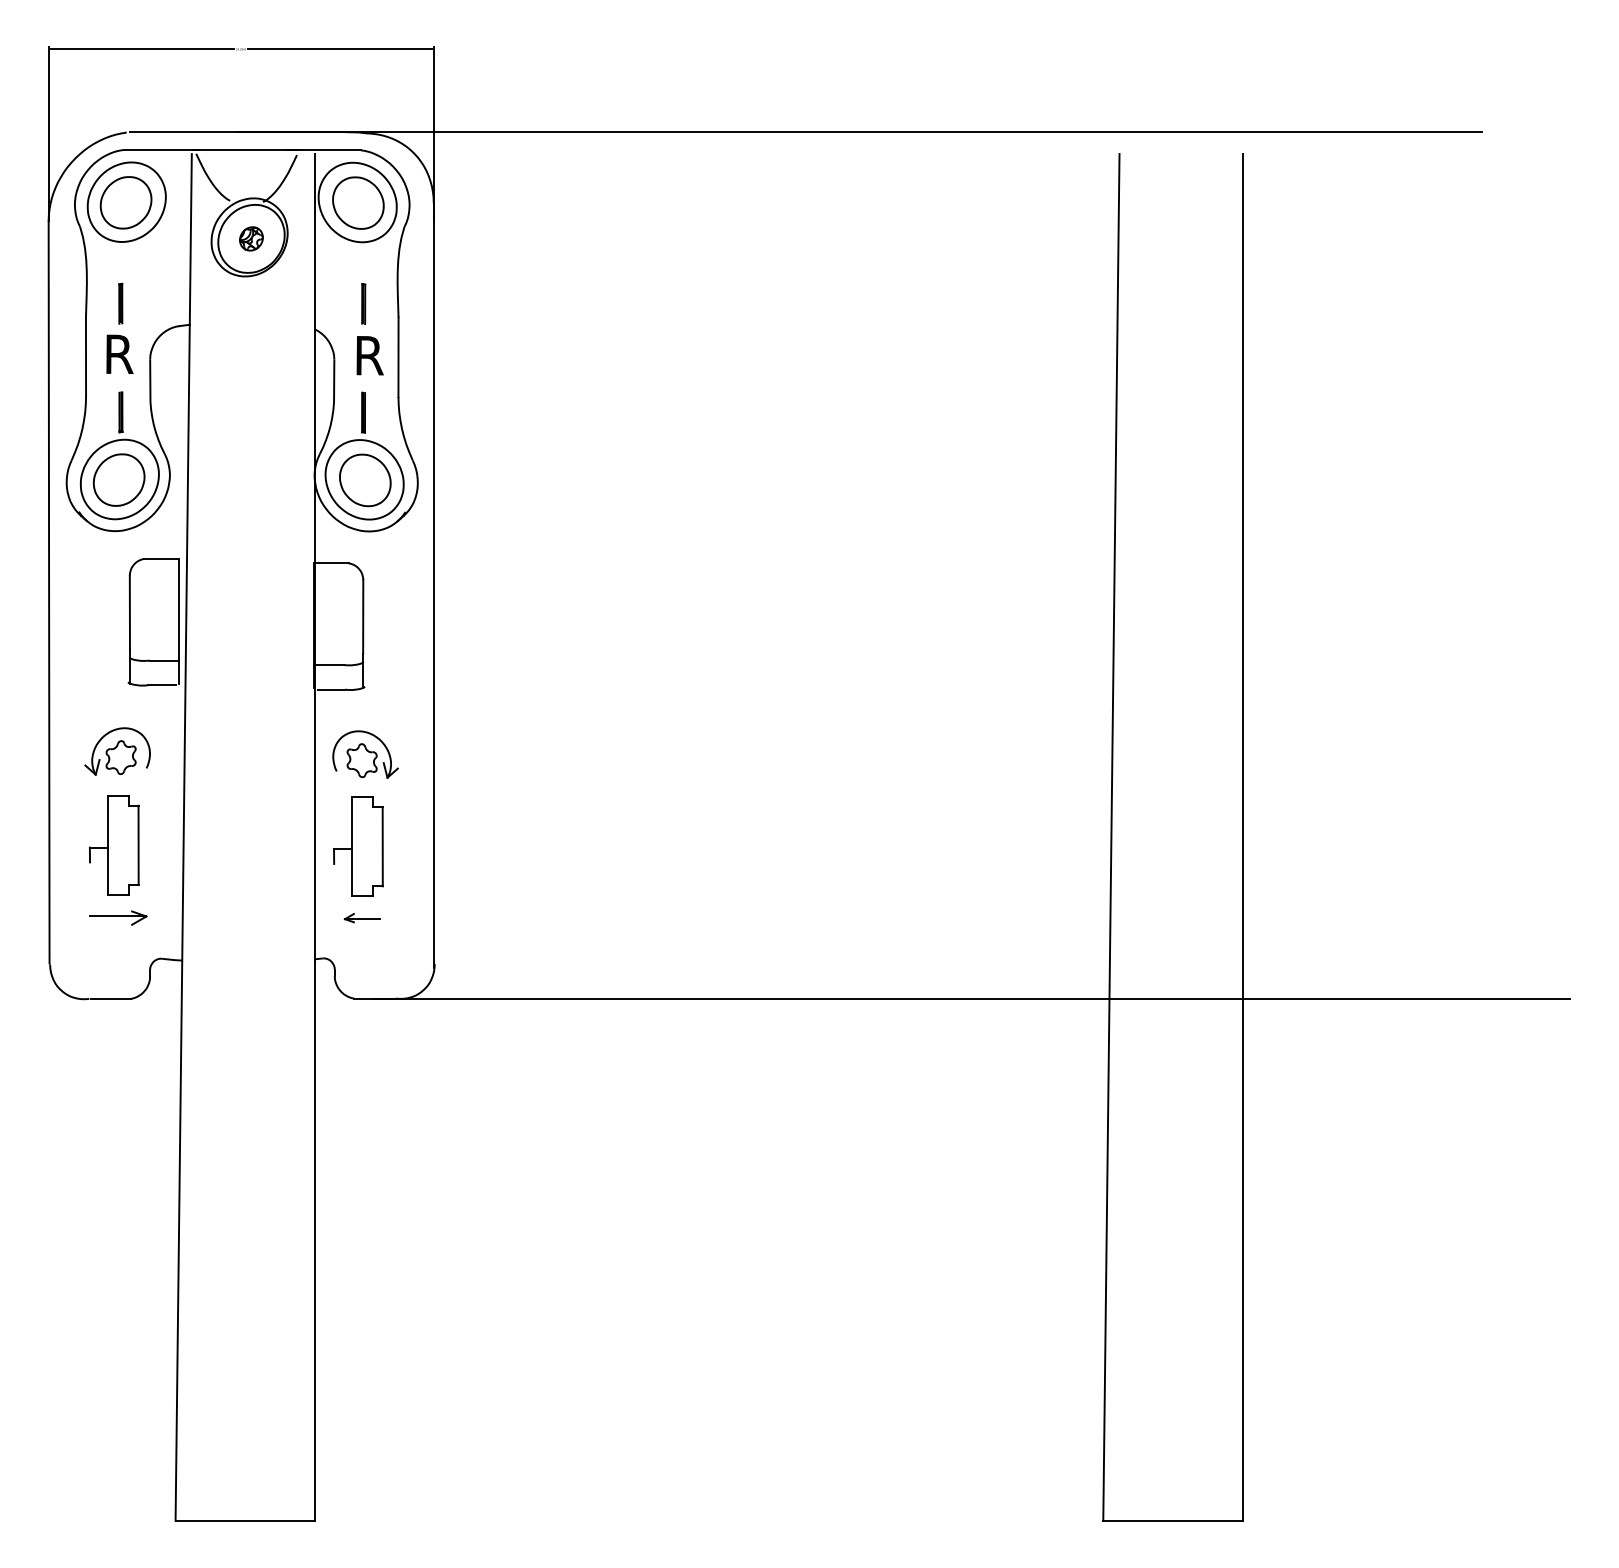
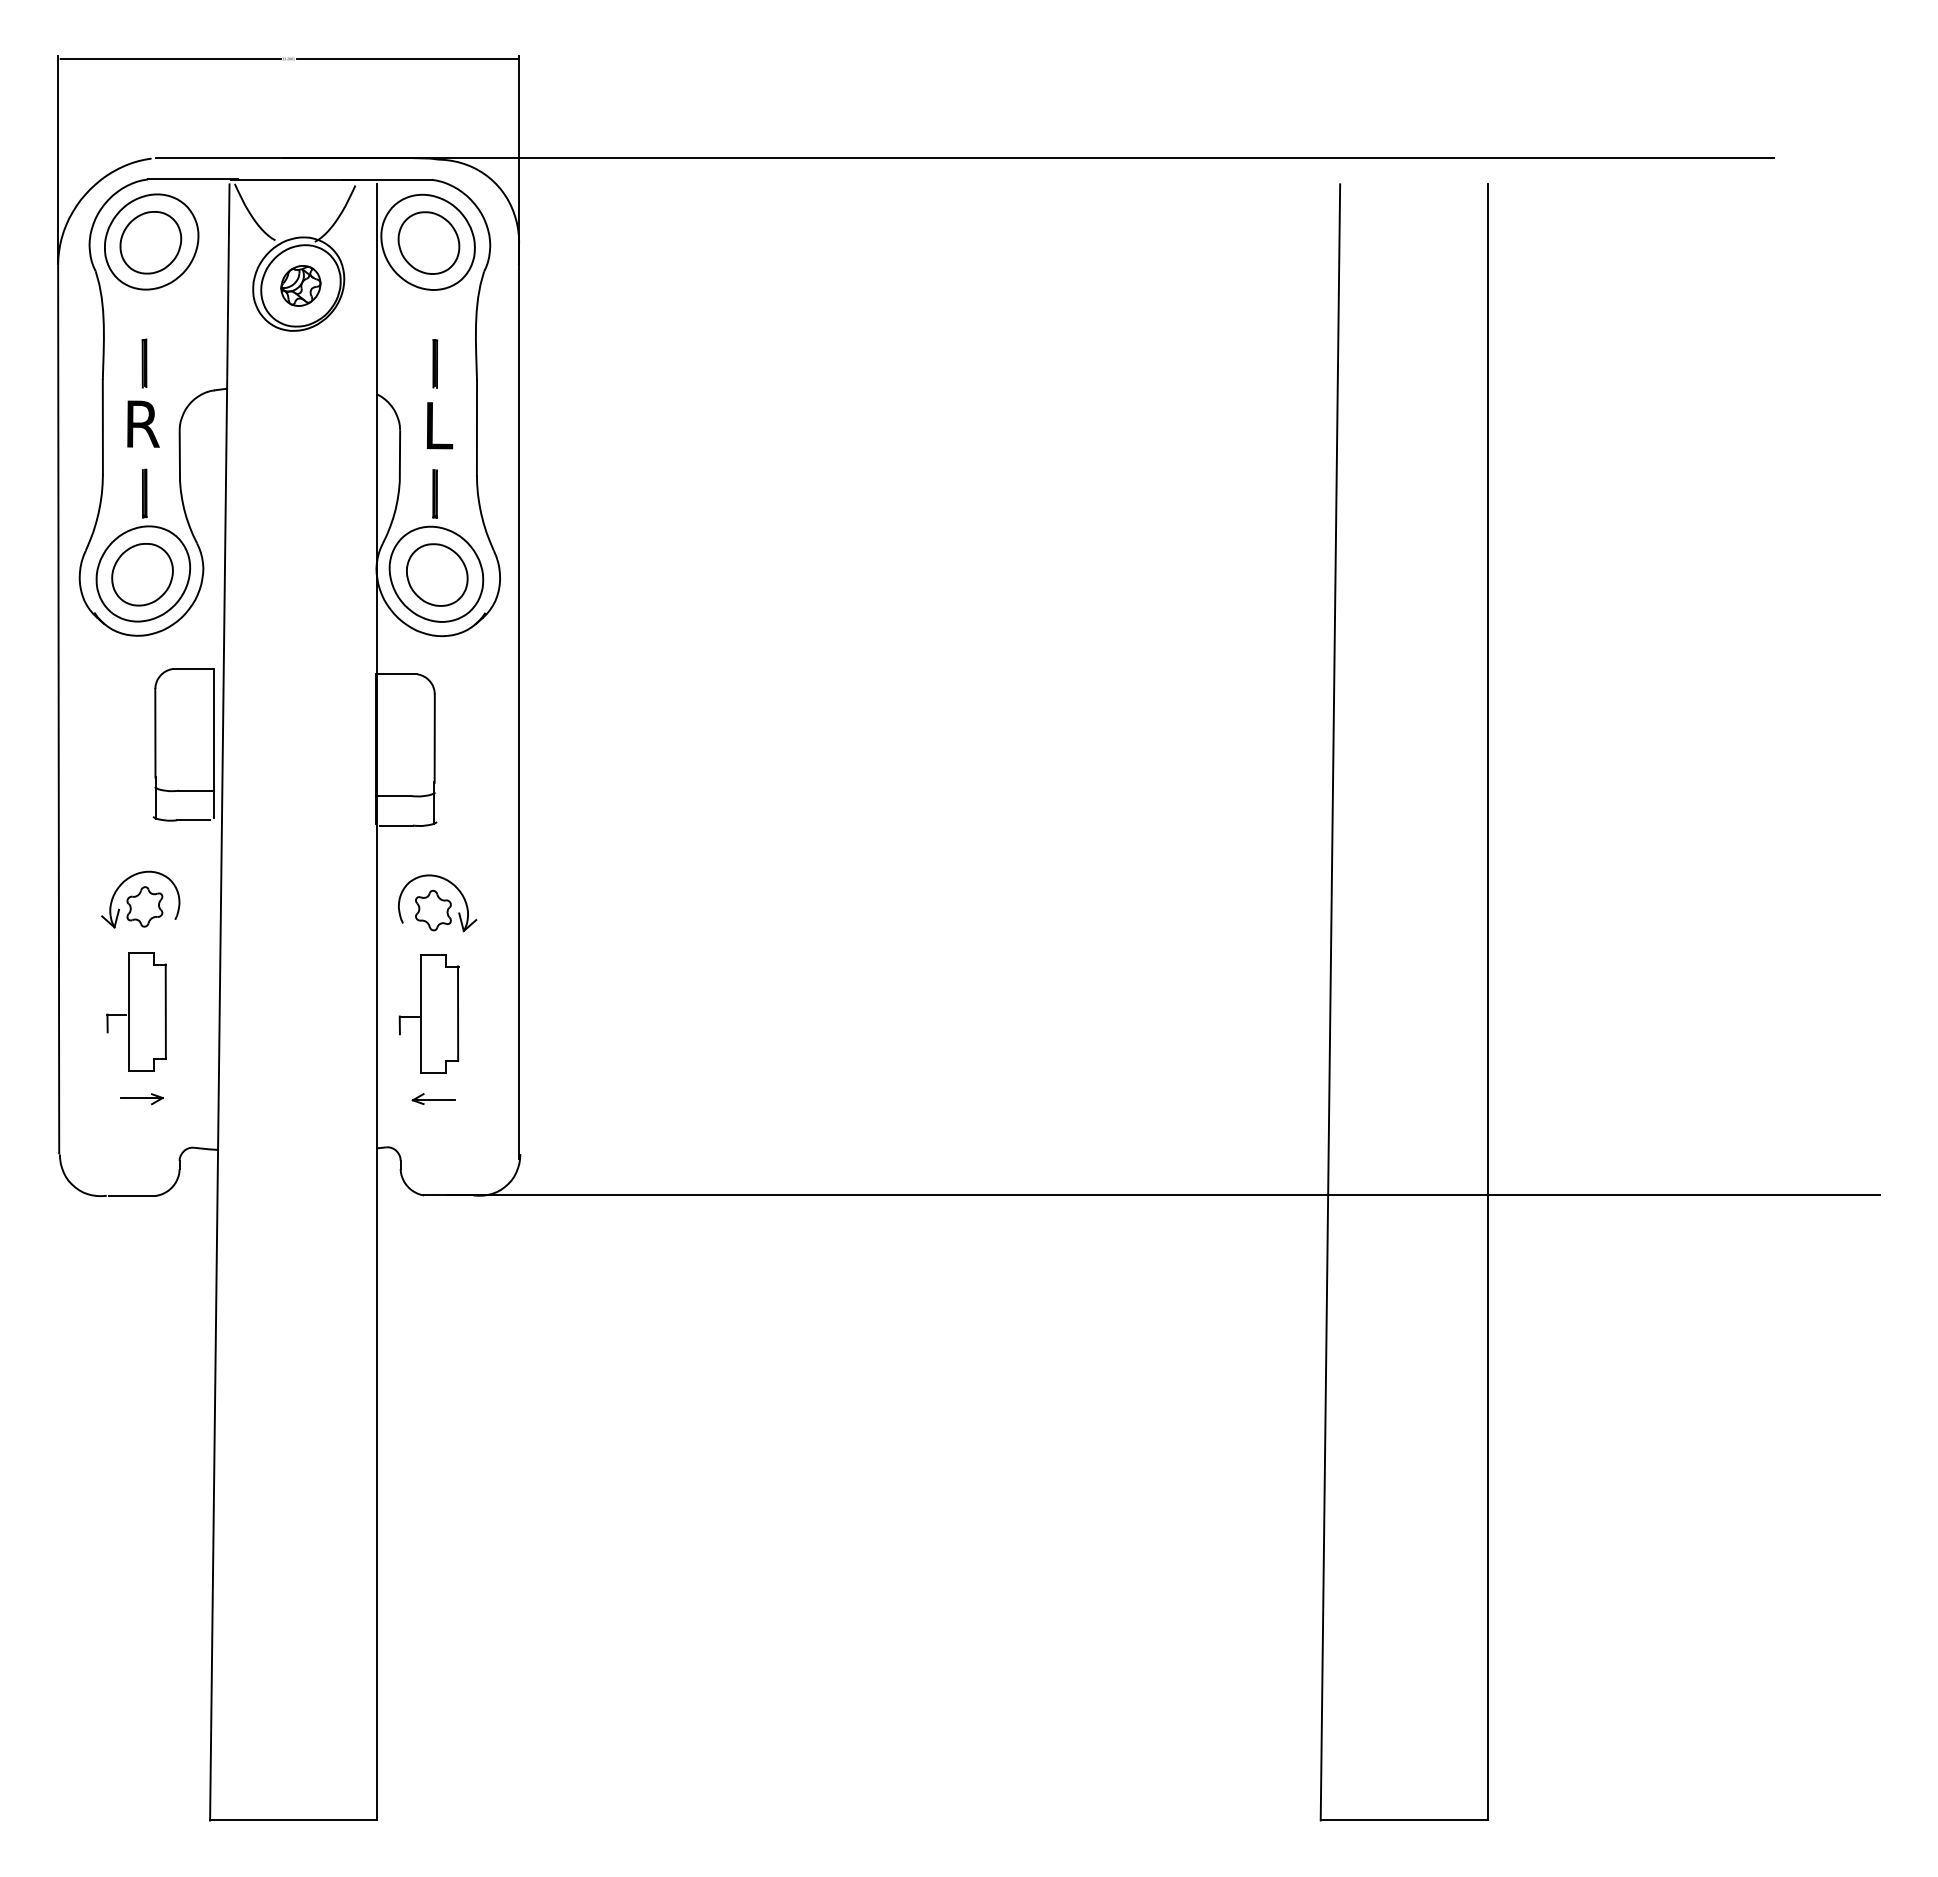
part: (251, 238) -> (300, 285), size x1.43
text: (372, 355) -> (445, 425), R -> L
part: (118, 918) -> (141, 1099), size x0.62

